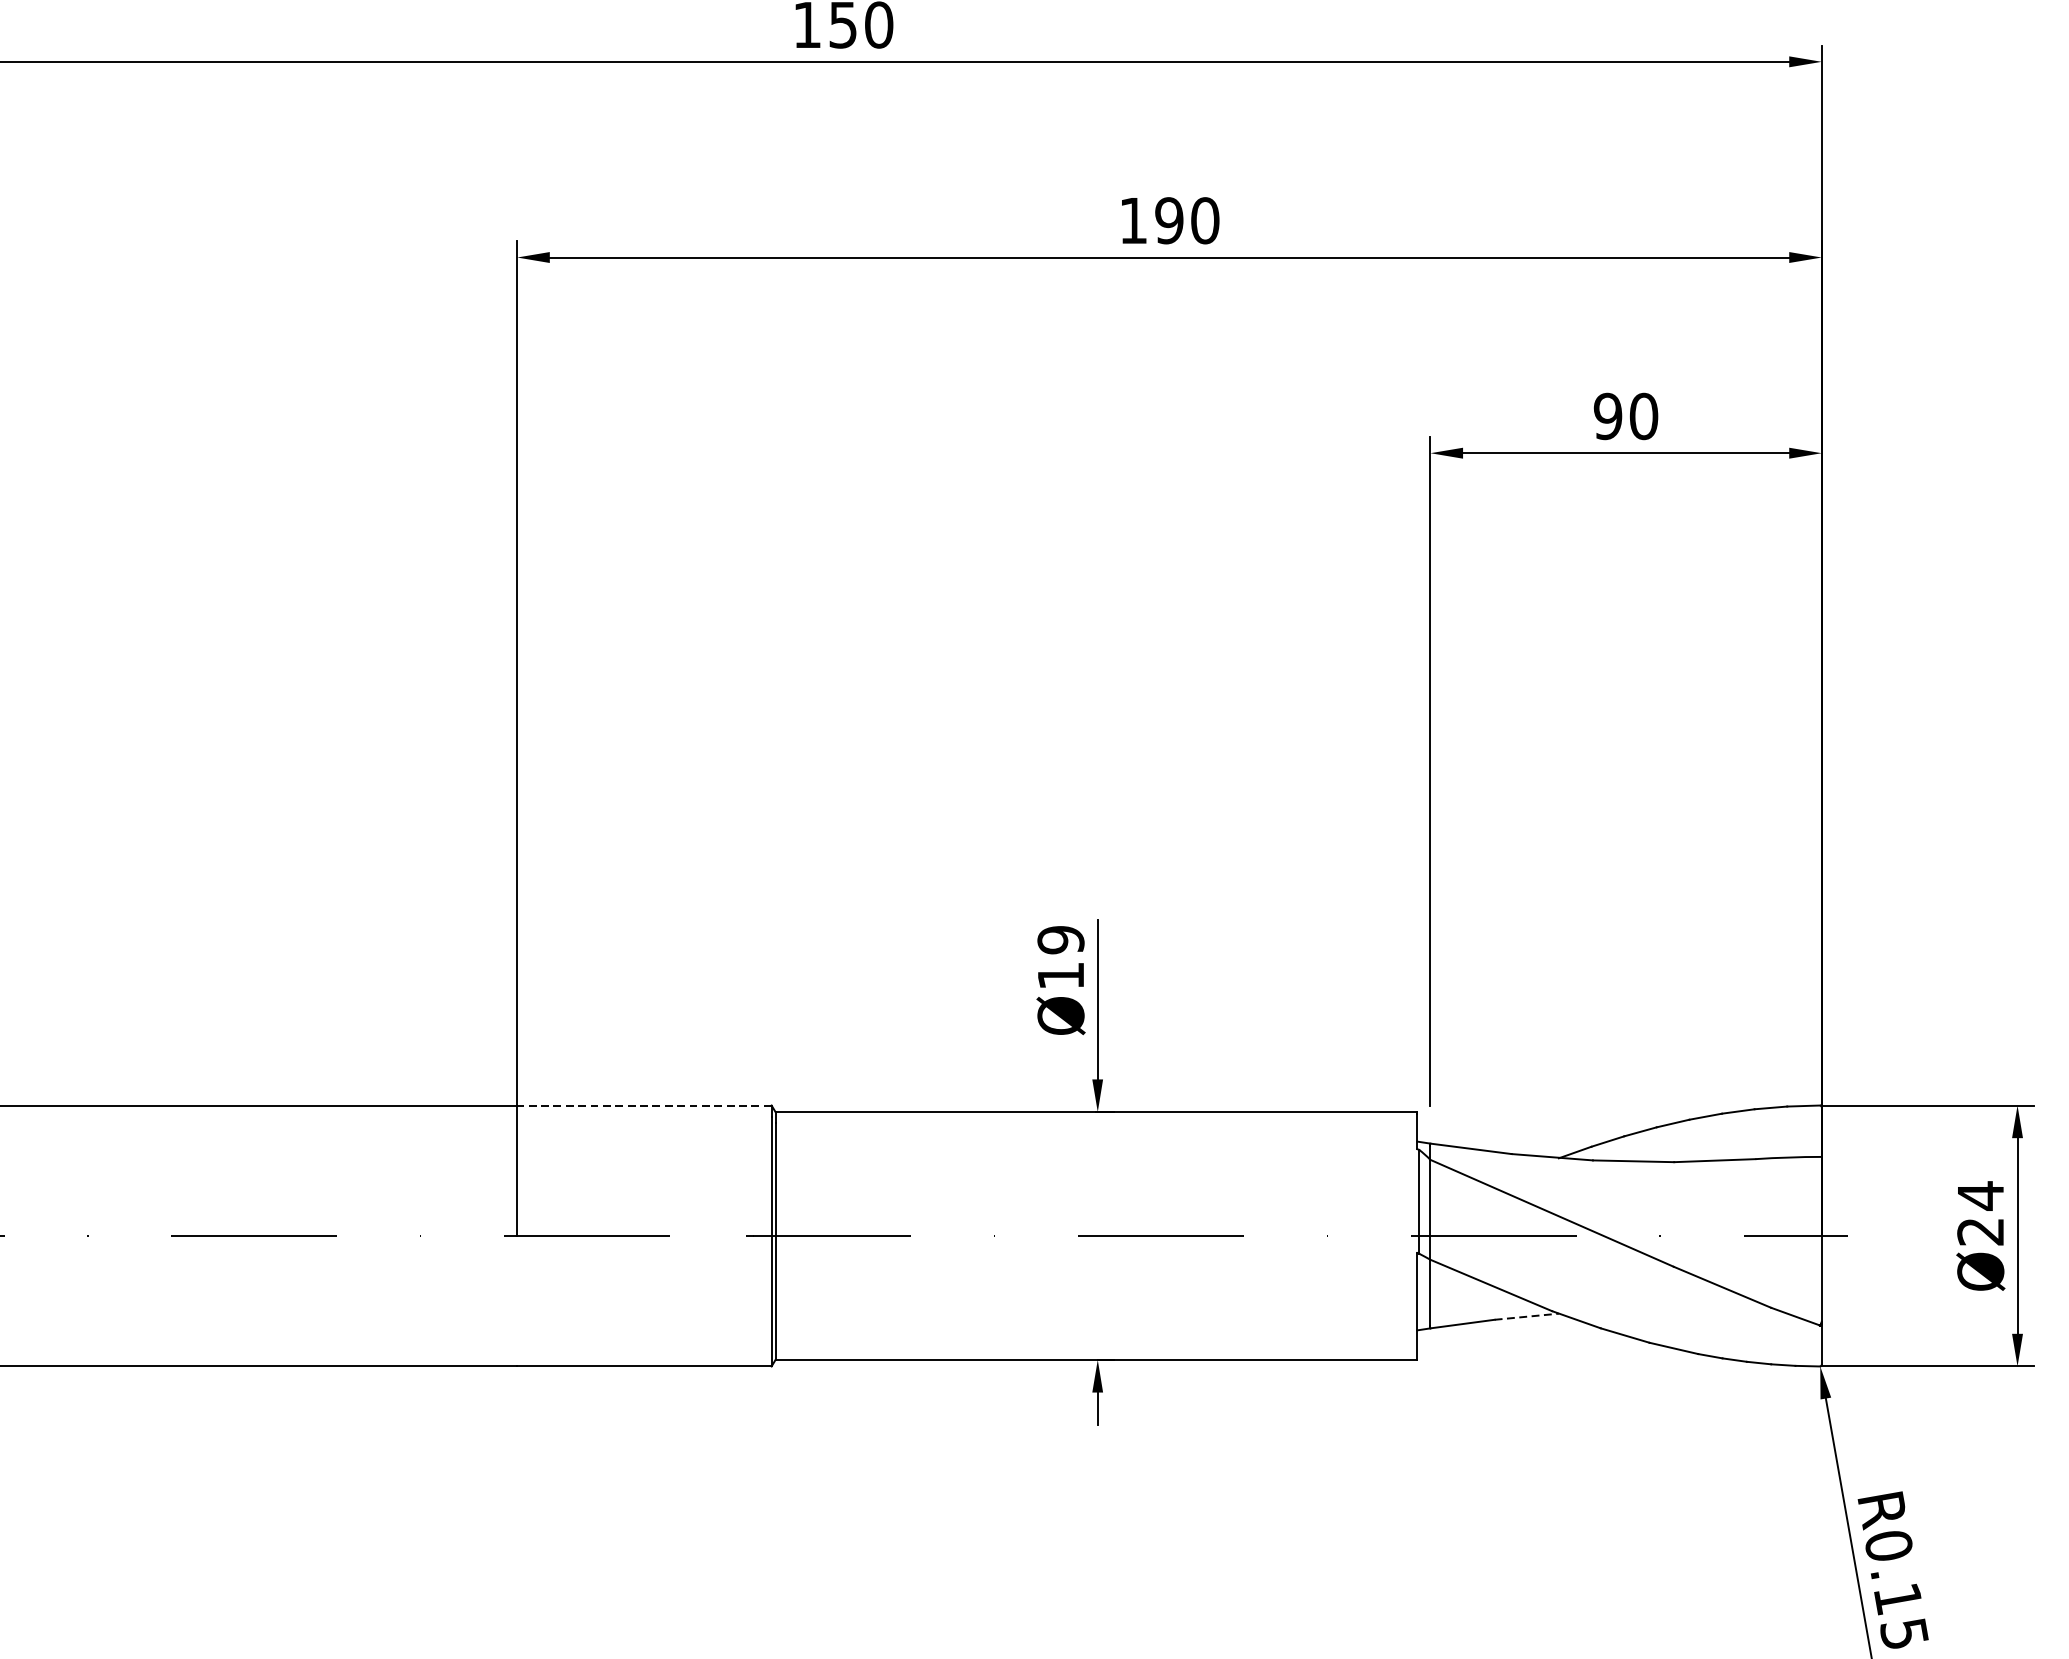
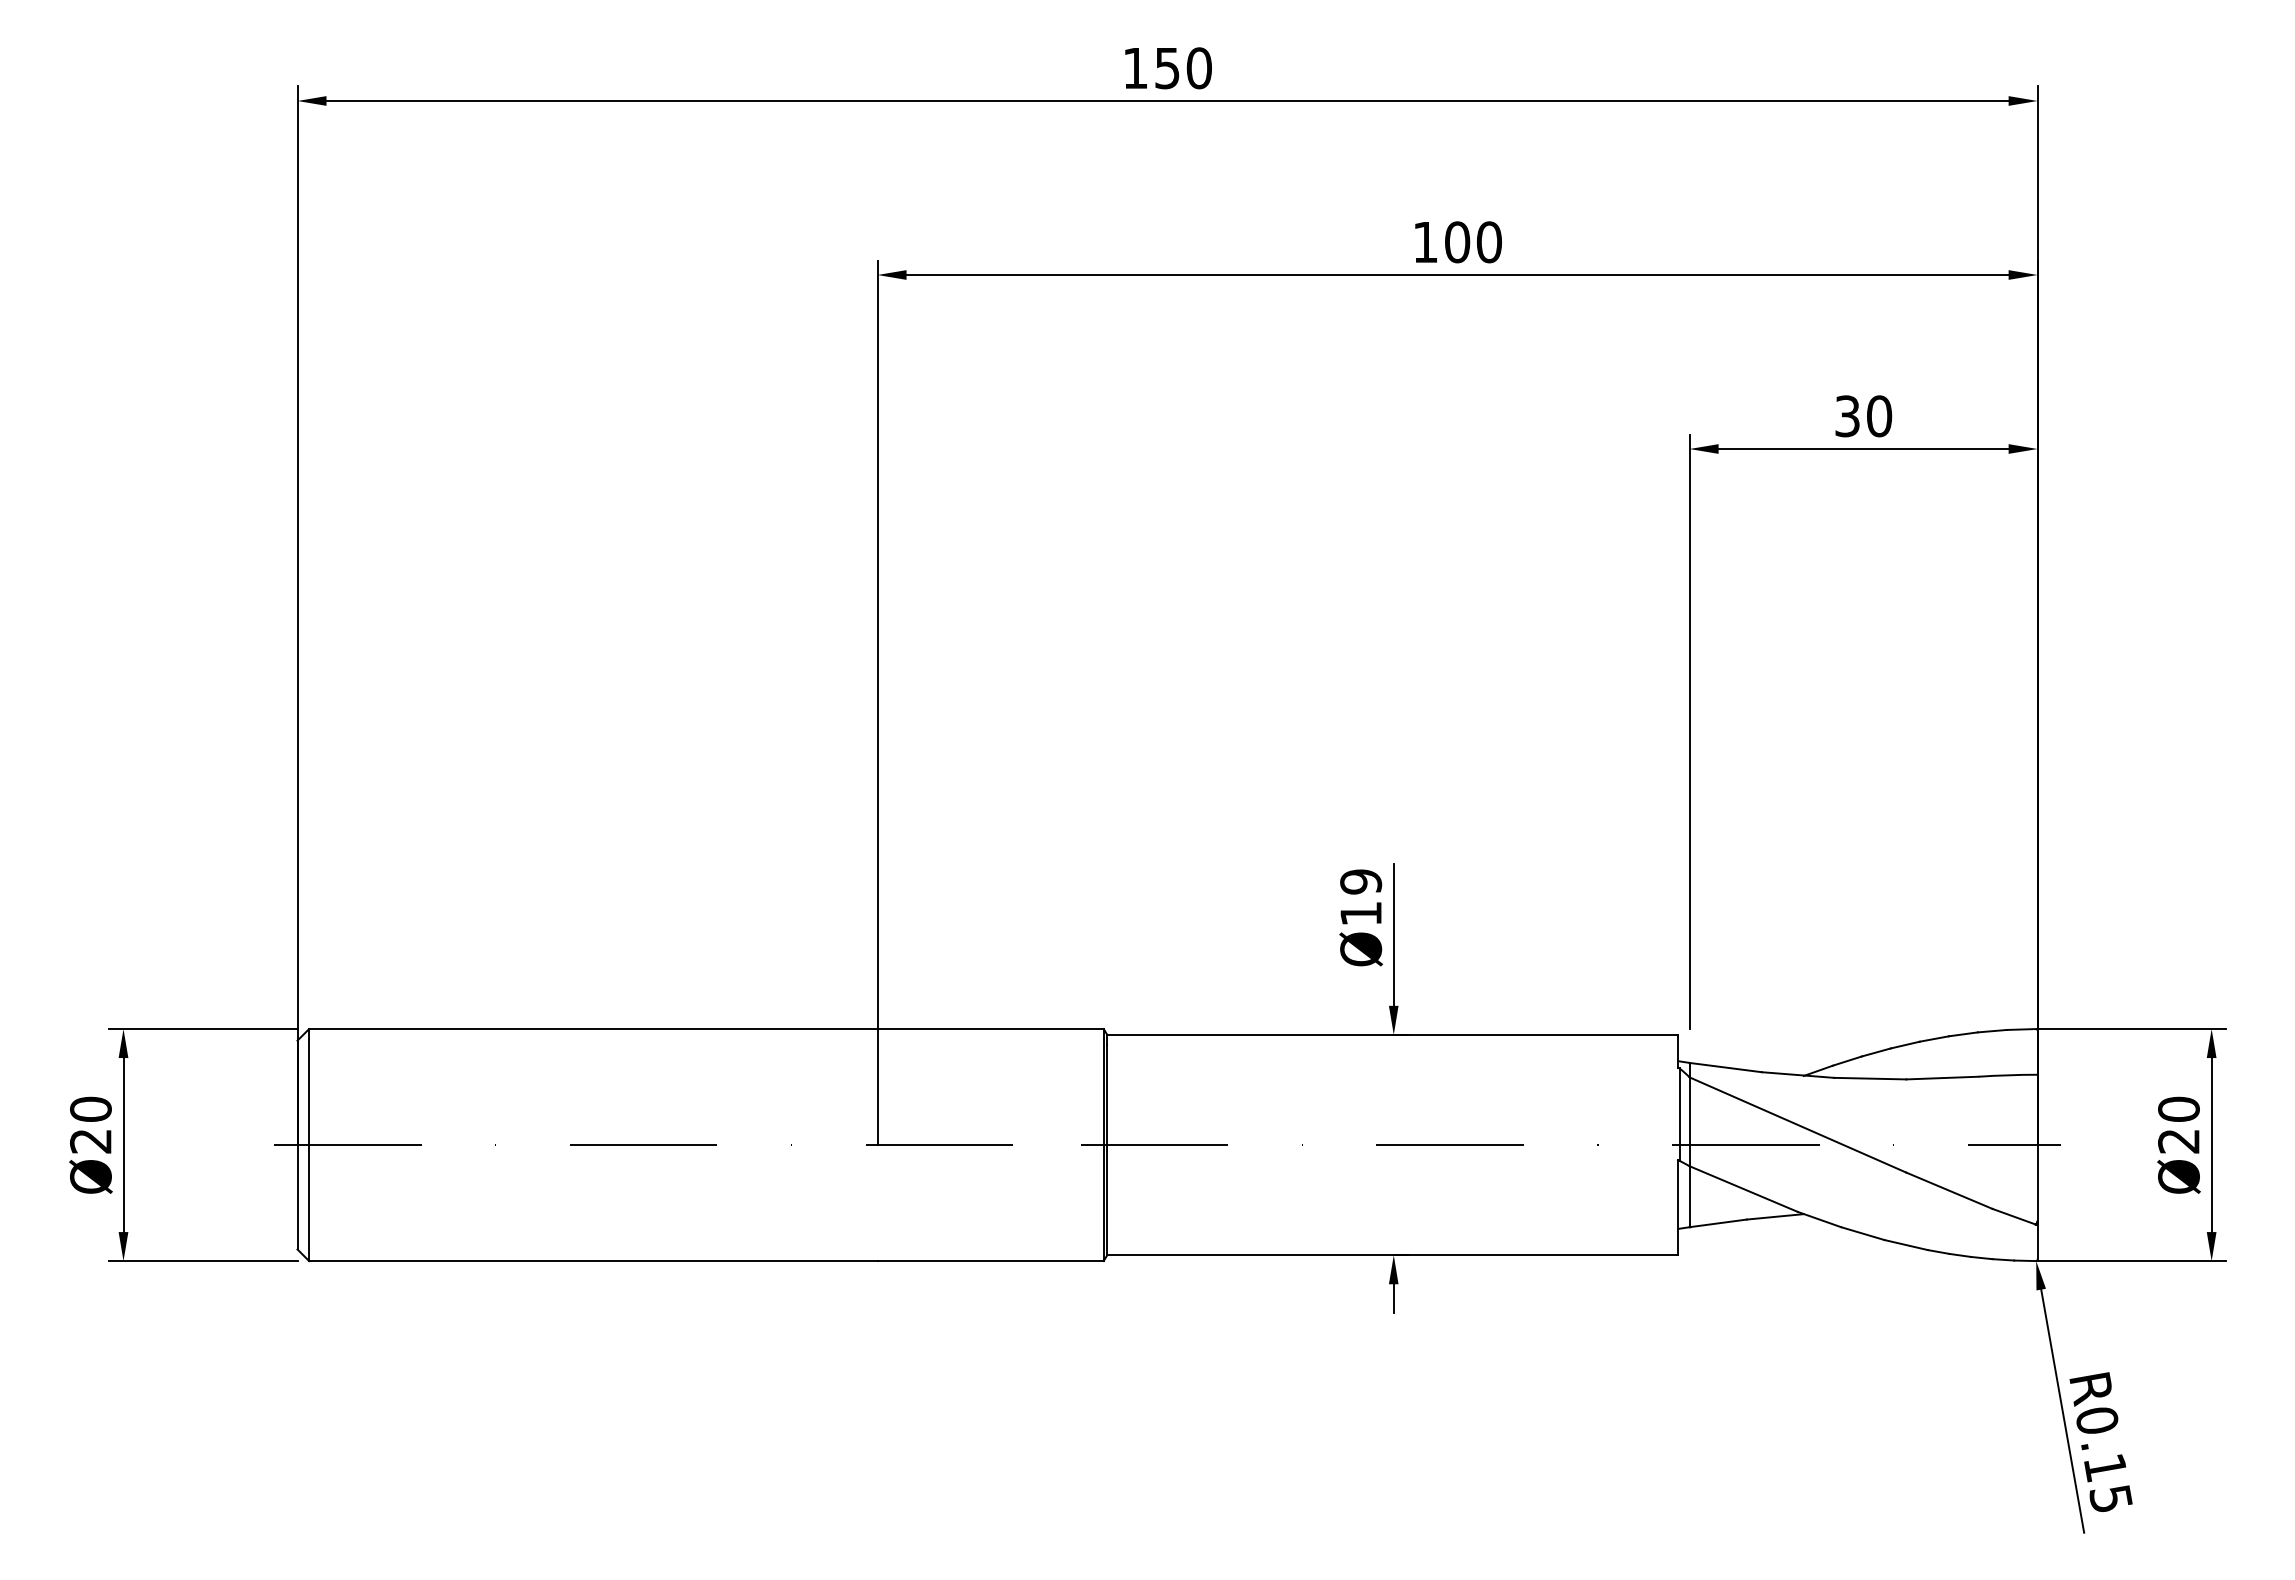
text: (1169, 220) -> (1457, 242), 190 -> 100
text: (1608, 416) -> (1847, 416), 90 -> 30
line: (644, 1106) -> (990, 1029), dashed -> solid
text: (1980, 1195) -> (2178, 1109), Ø24 -> Ø20
line: (1527, 1316) -> (1775, 1216), dashed -> solid

